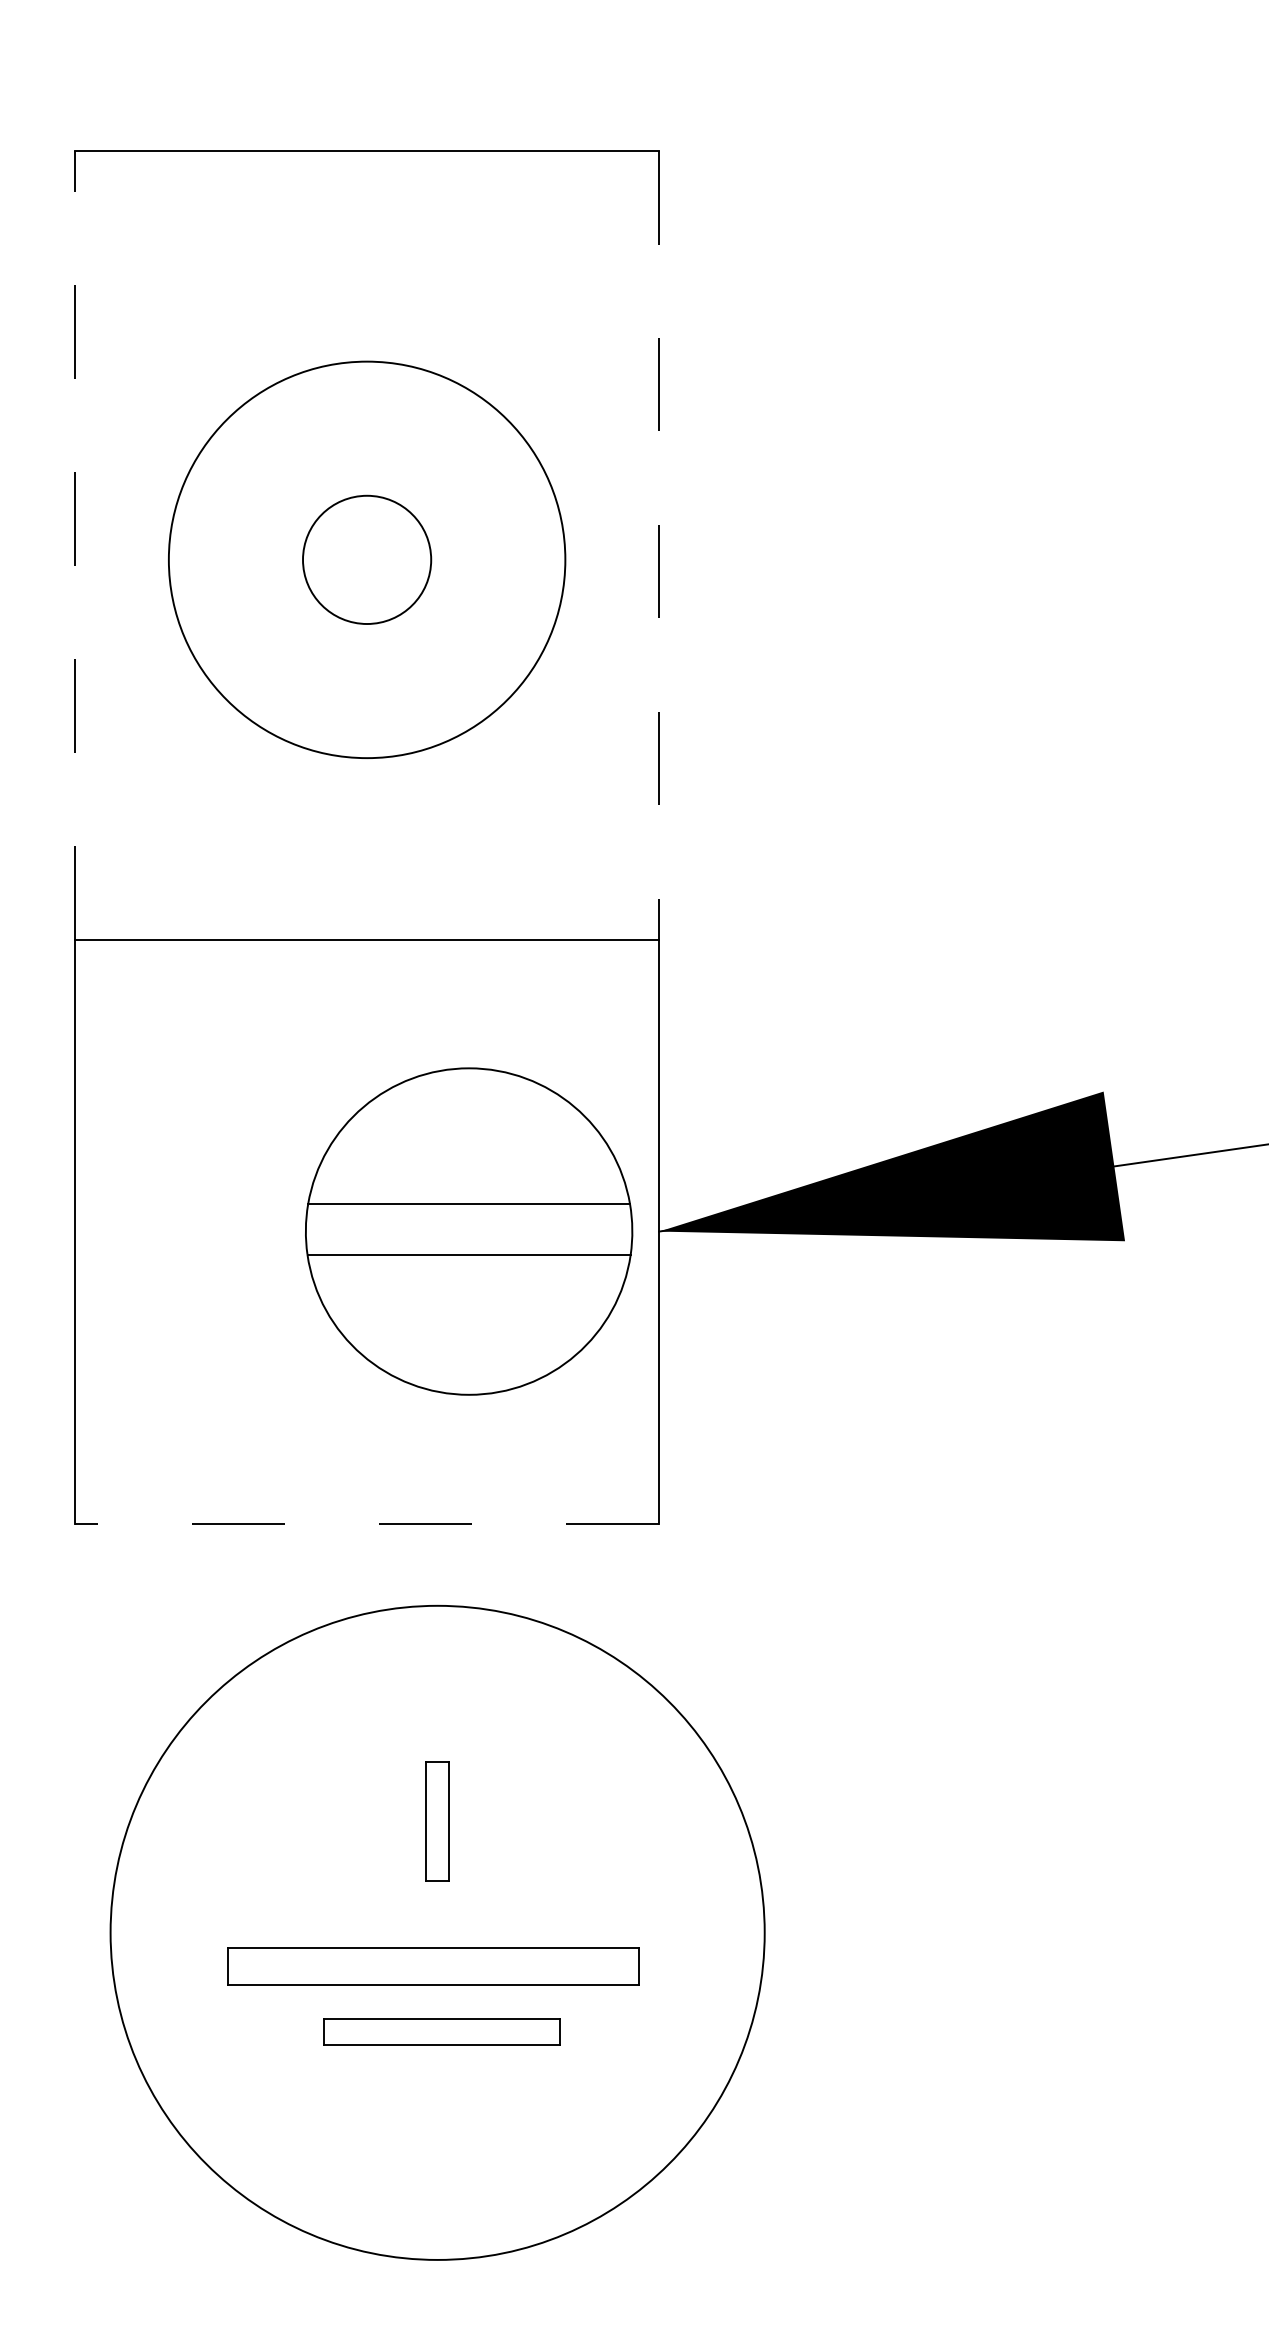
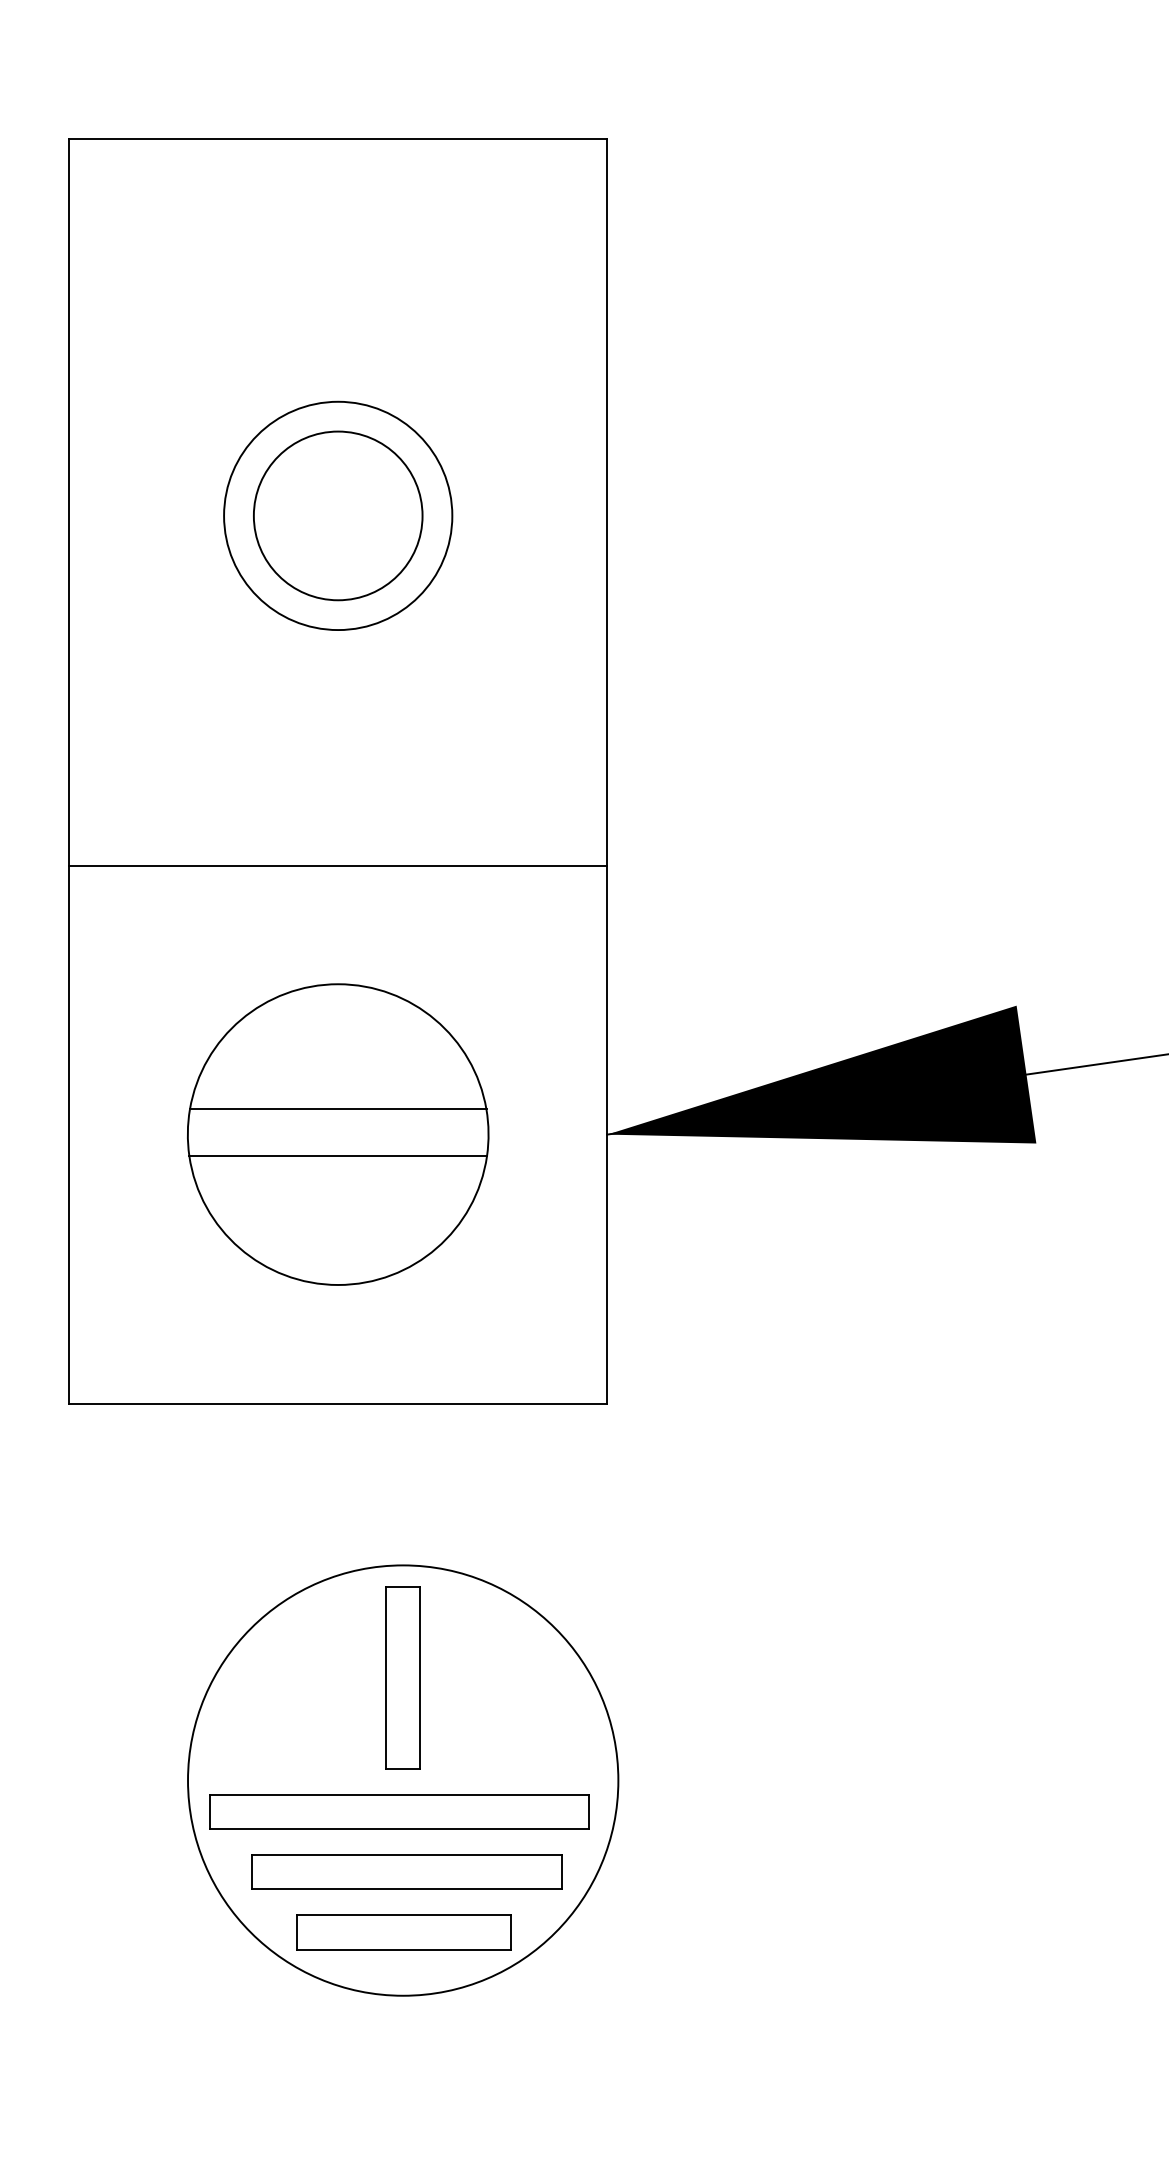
line: (75, 544) -> (69, 501), dashed -> solid
line: (659, 545) -> (607, 502), dashed -> solid
circle: (366, 559) -> (337, 515), size x1.43
circle: (367, 559) -> (338, 515), size x0.62
part: (469, 1231) -> (338, 1134), moved
line: (366, 1523) -> (337, 1403), dashed -> solid
part: (437, 1821) -> (403, 1677), size x1.67
circle: (437, 1932) -> (403, 1780), size x0.71
part: (441, 2032) -> (406, 1872), size x1.43
part: (438, 2097) -> (403, 1932), added

